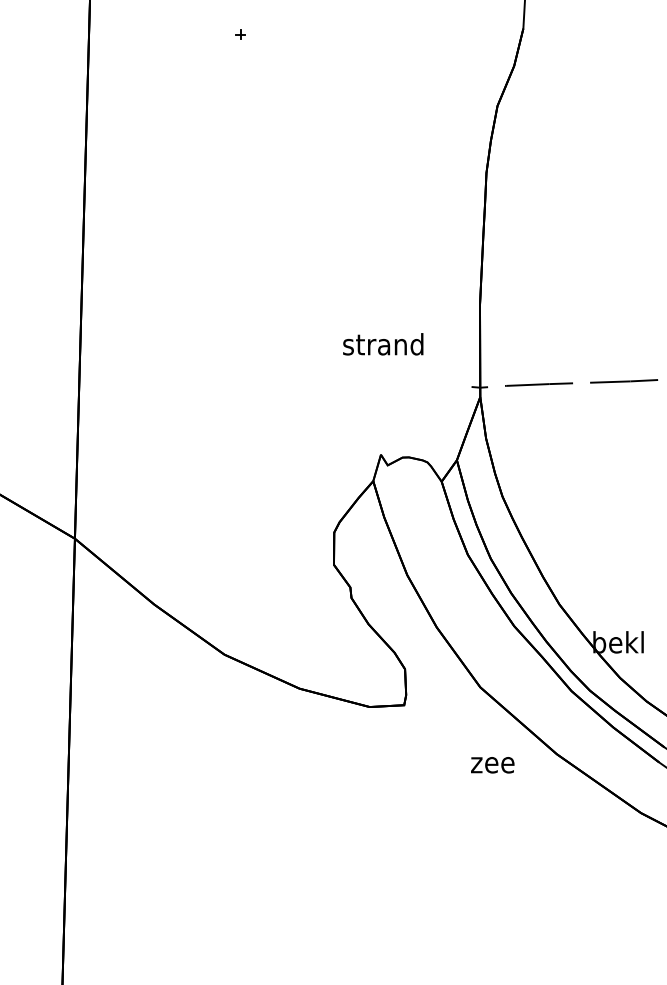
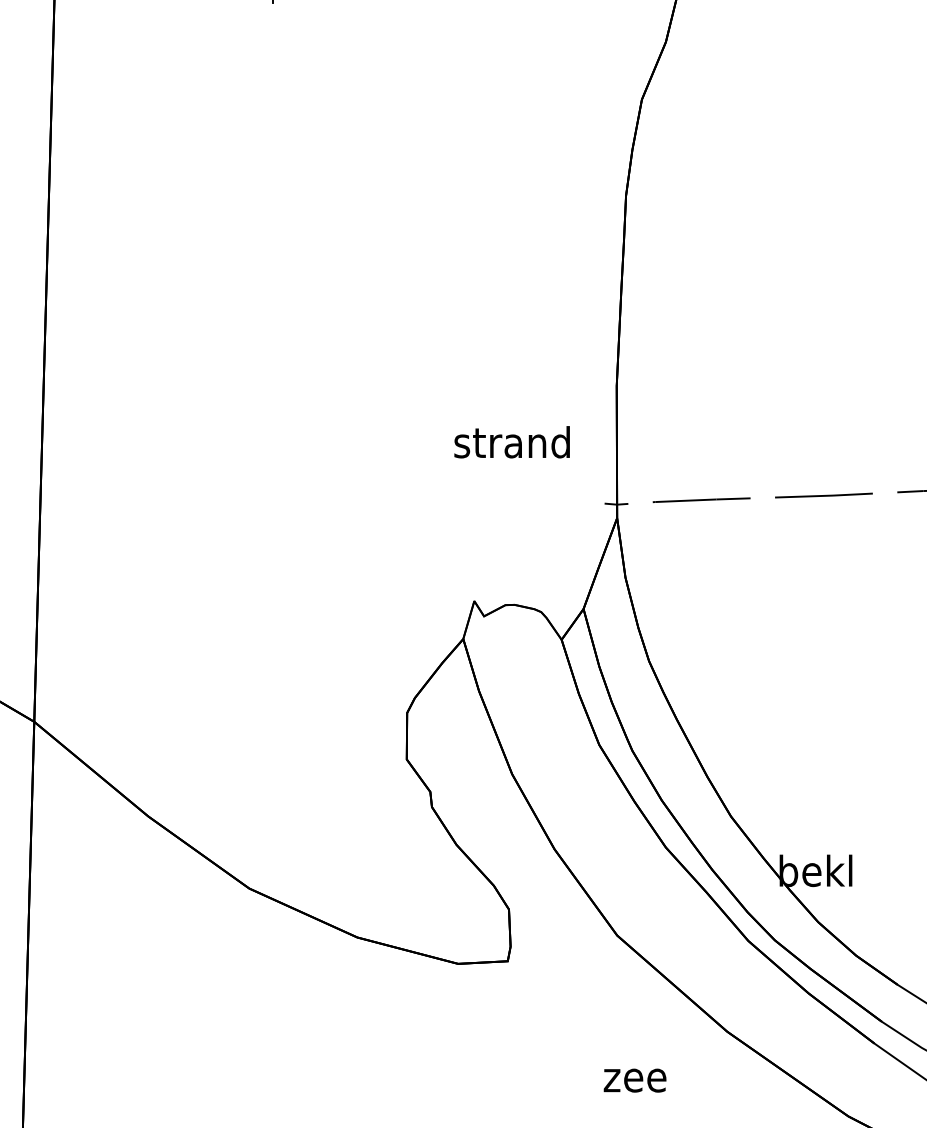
text: (383, 344) -> (512, 442), moved
text: (492, 765) -> (634, 1081), moved

